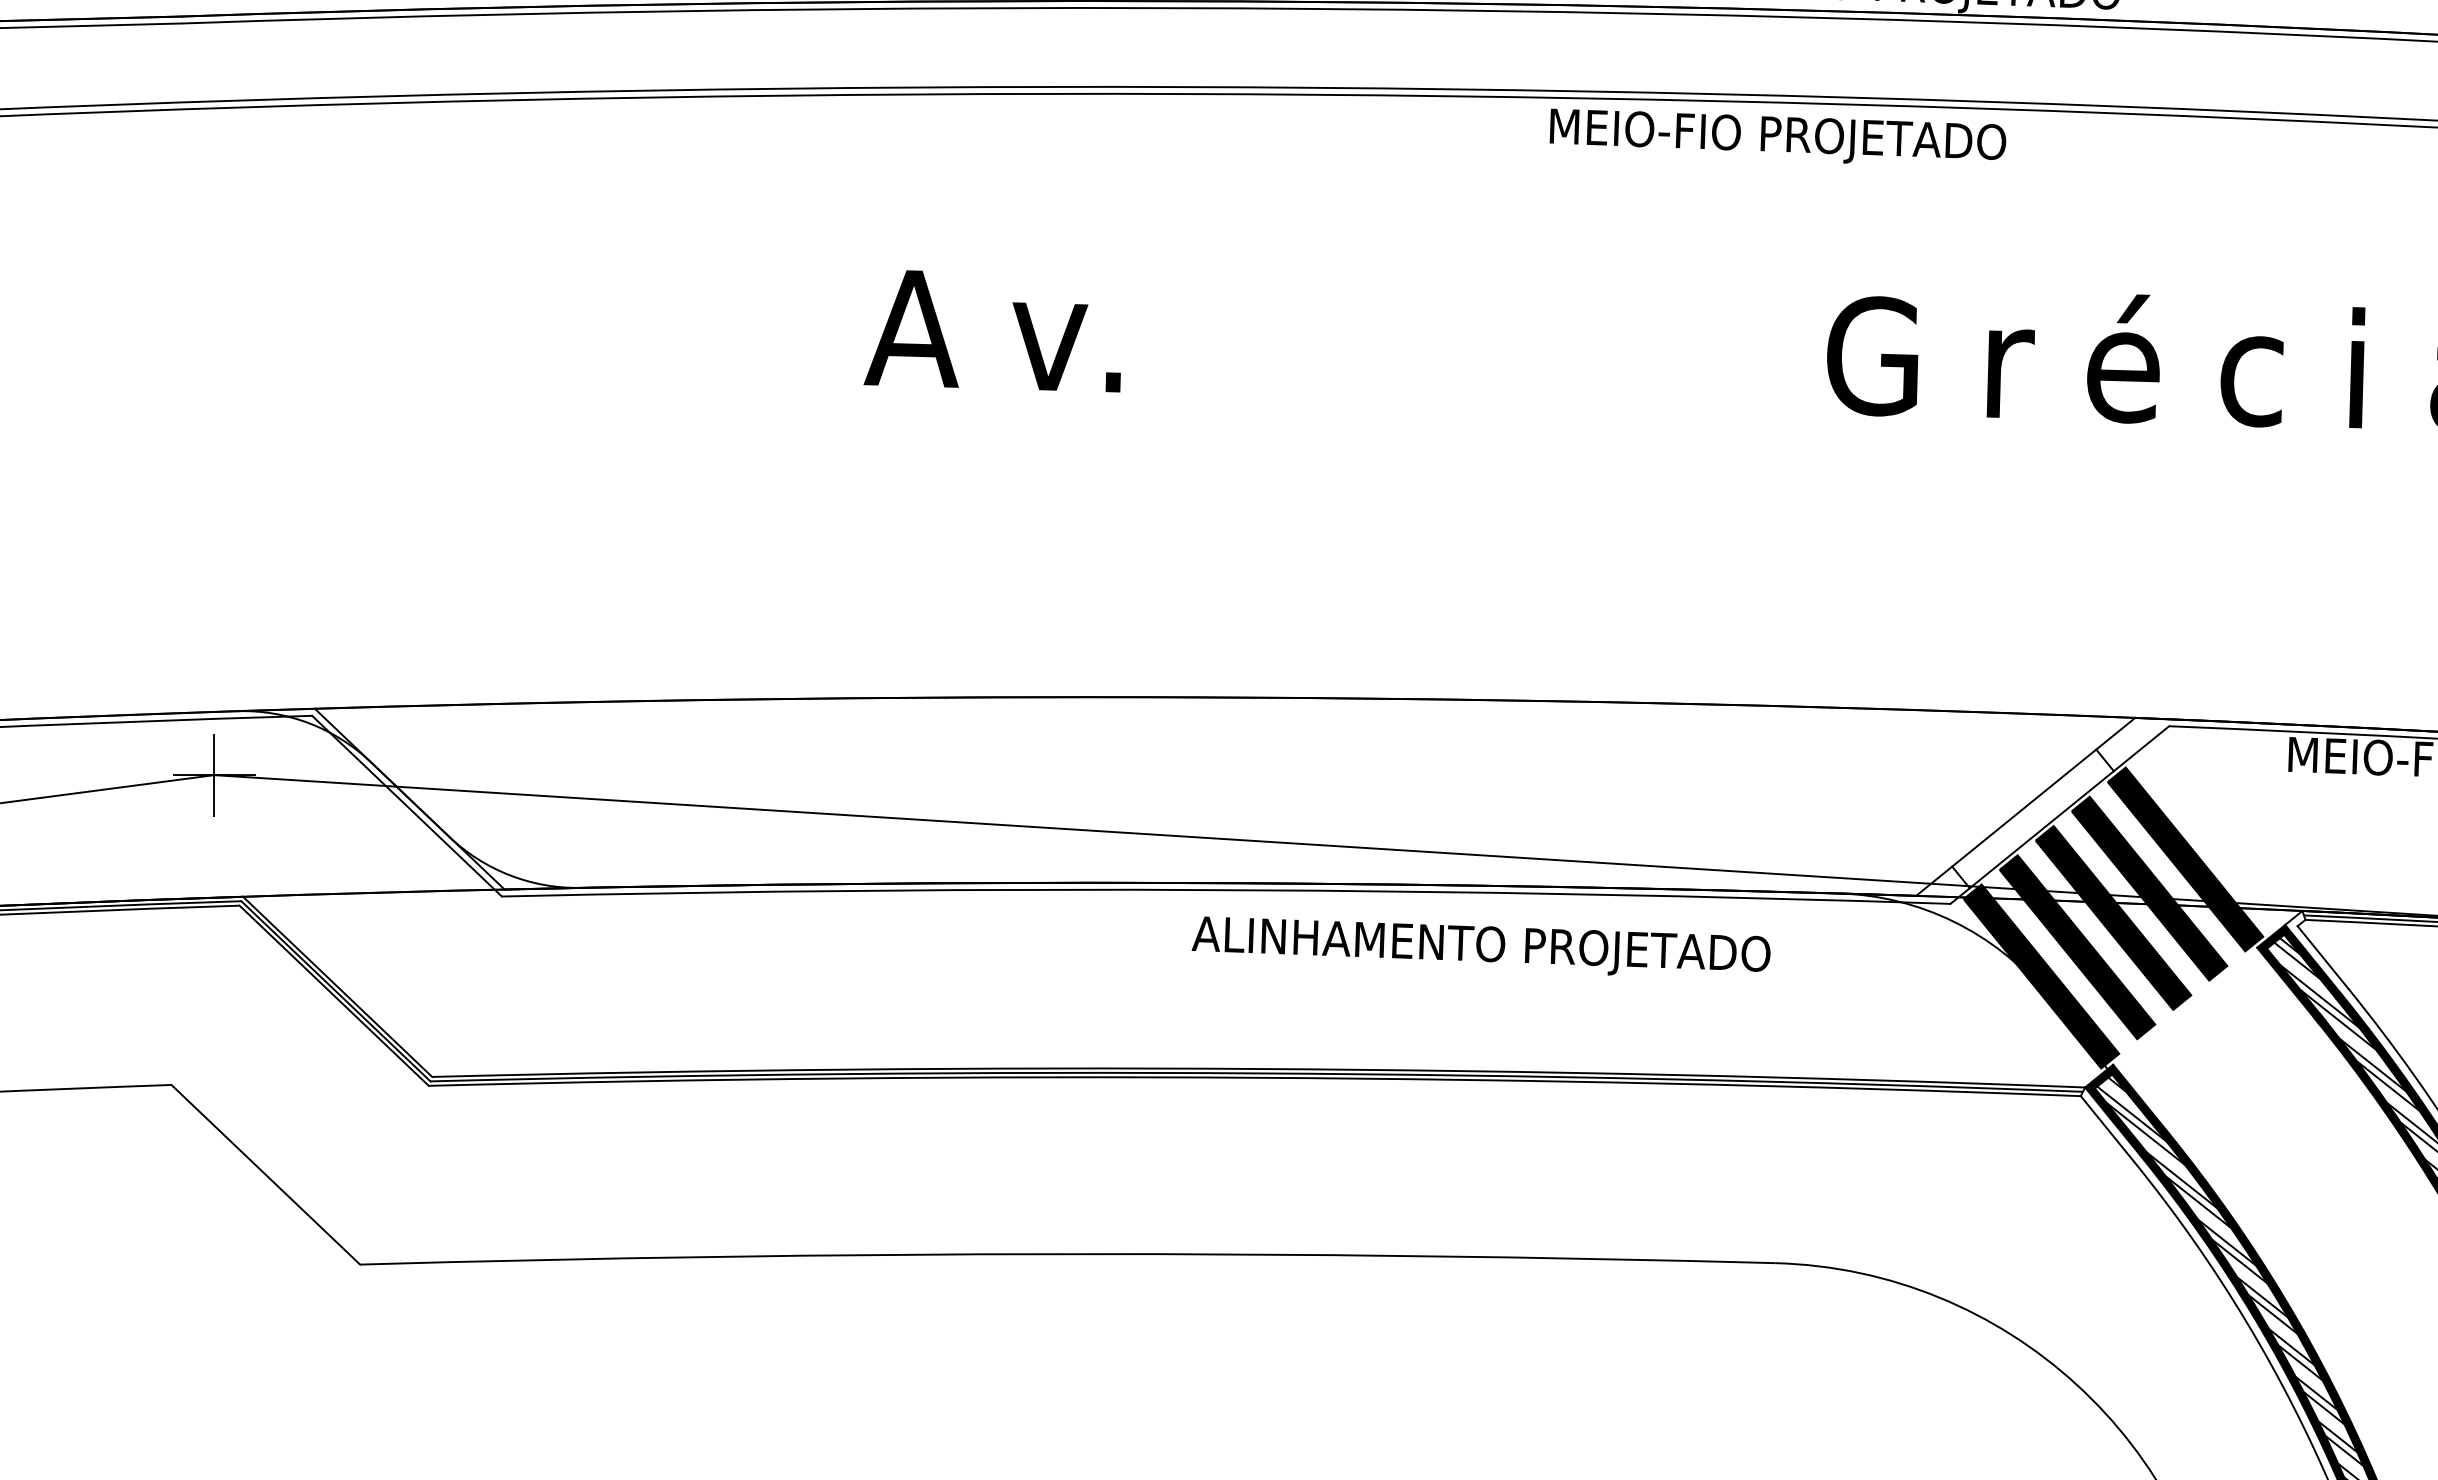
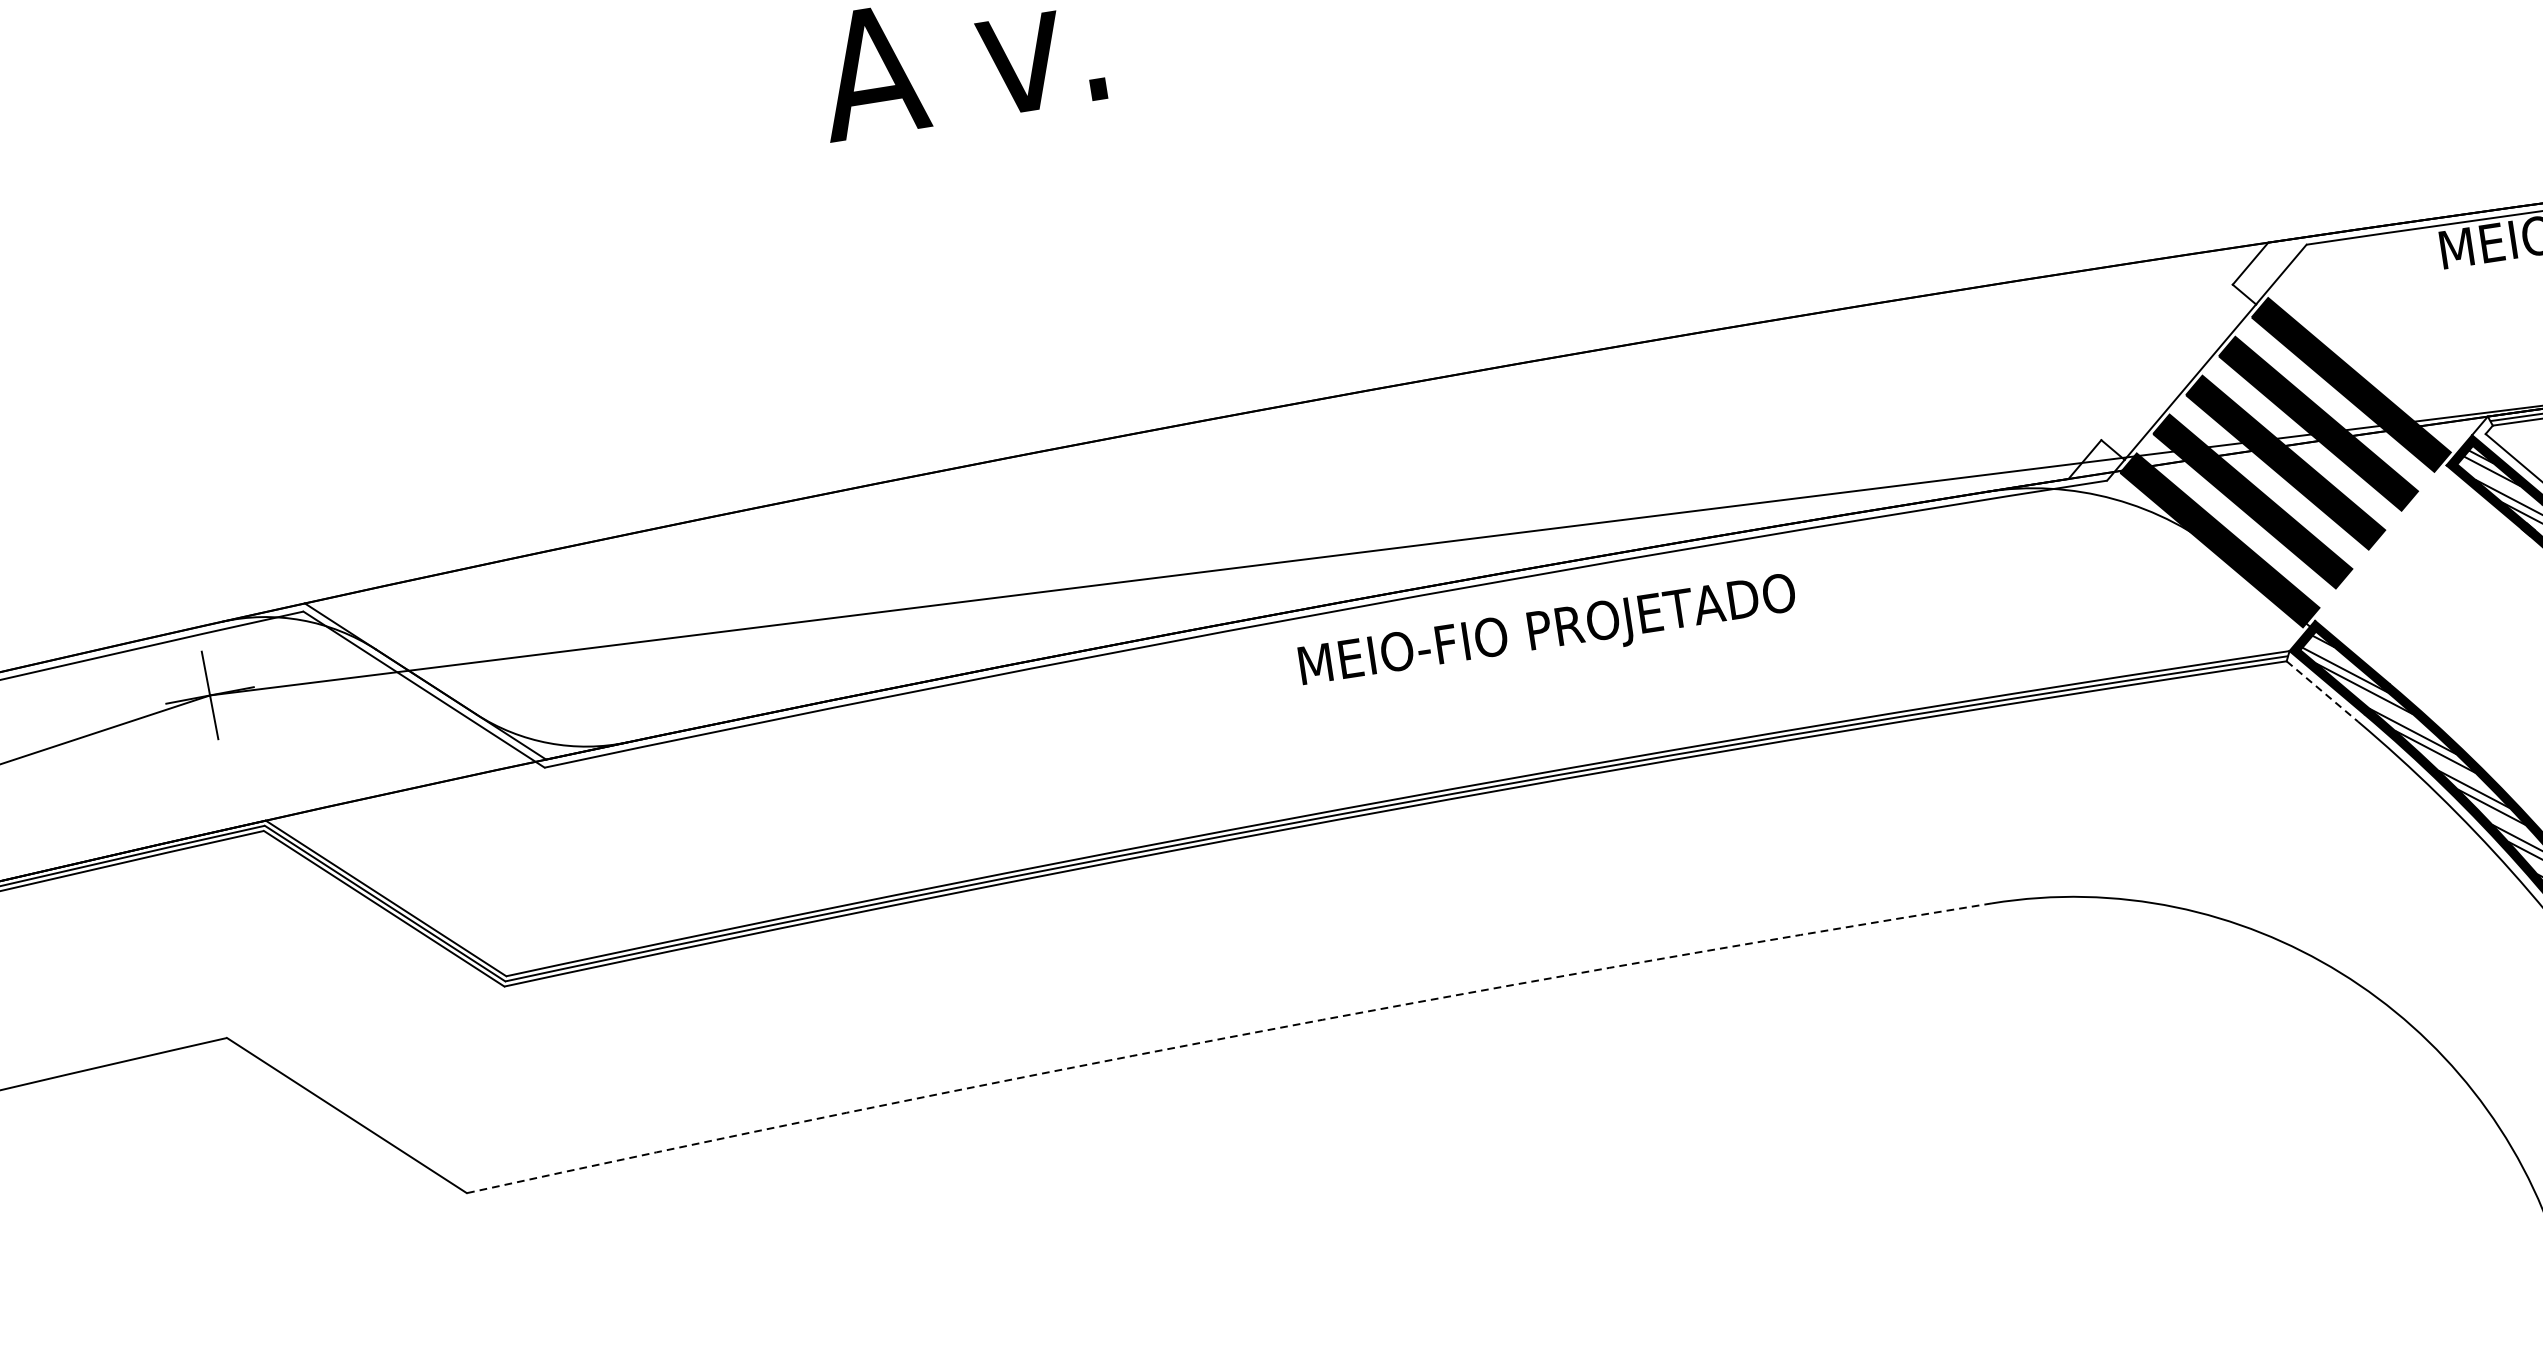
line: (2024, 807) -> (2167, 361), removed
text: (1480, 945) -> (1609, 621), ALINHAMENTO PROJETADO -> MEIO-FIO PROJETADO
line: (2107, 1129) -> (2322, 691), solid -> dashed
arc: (1067, 1254) -> (1227, 1038), solid -> dashed

